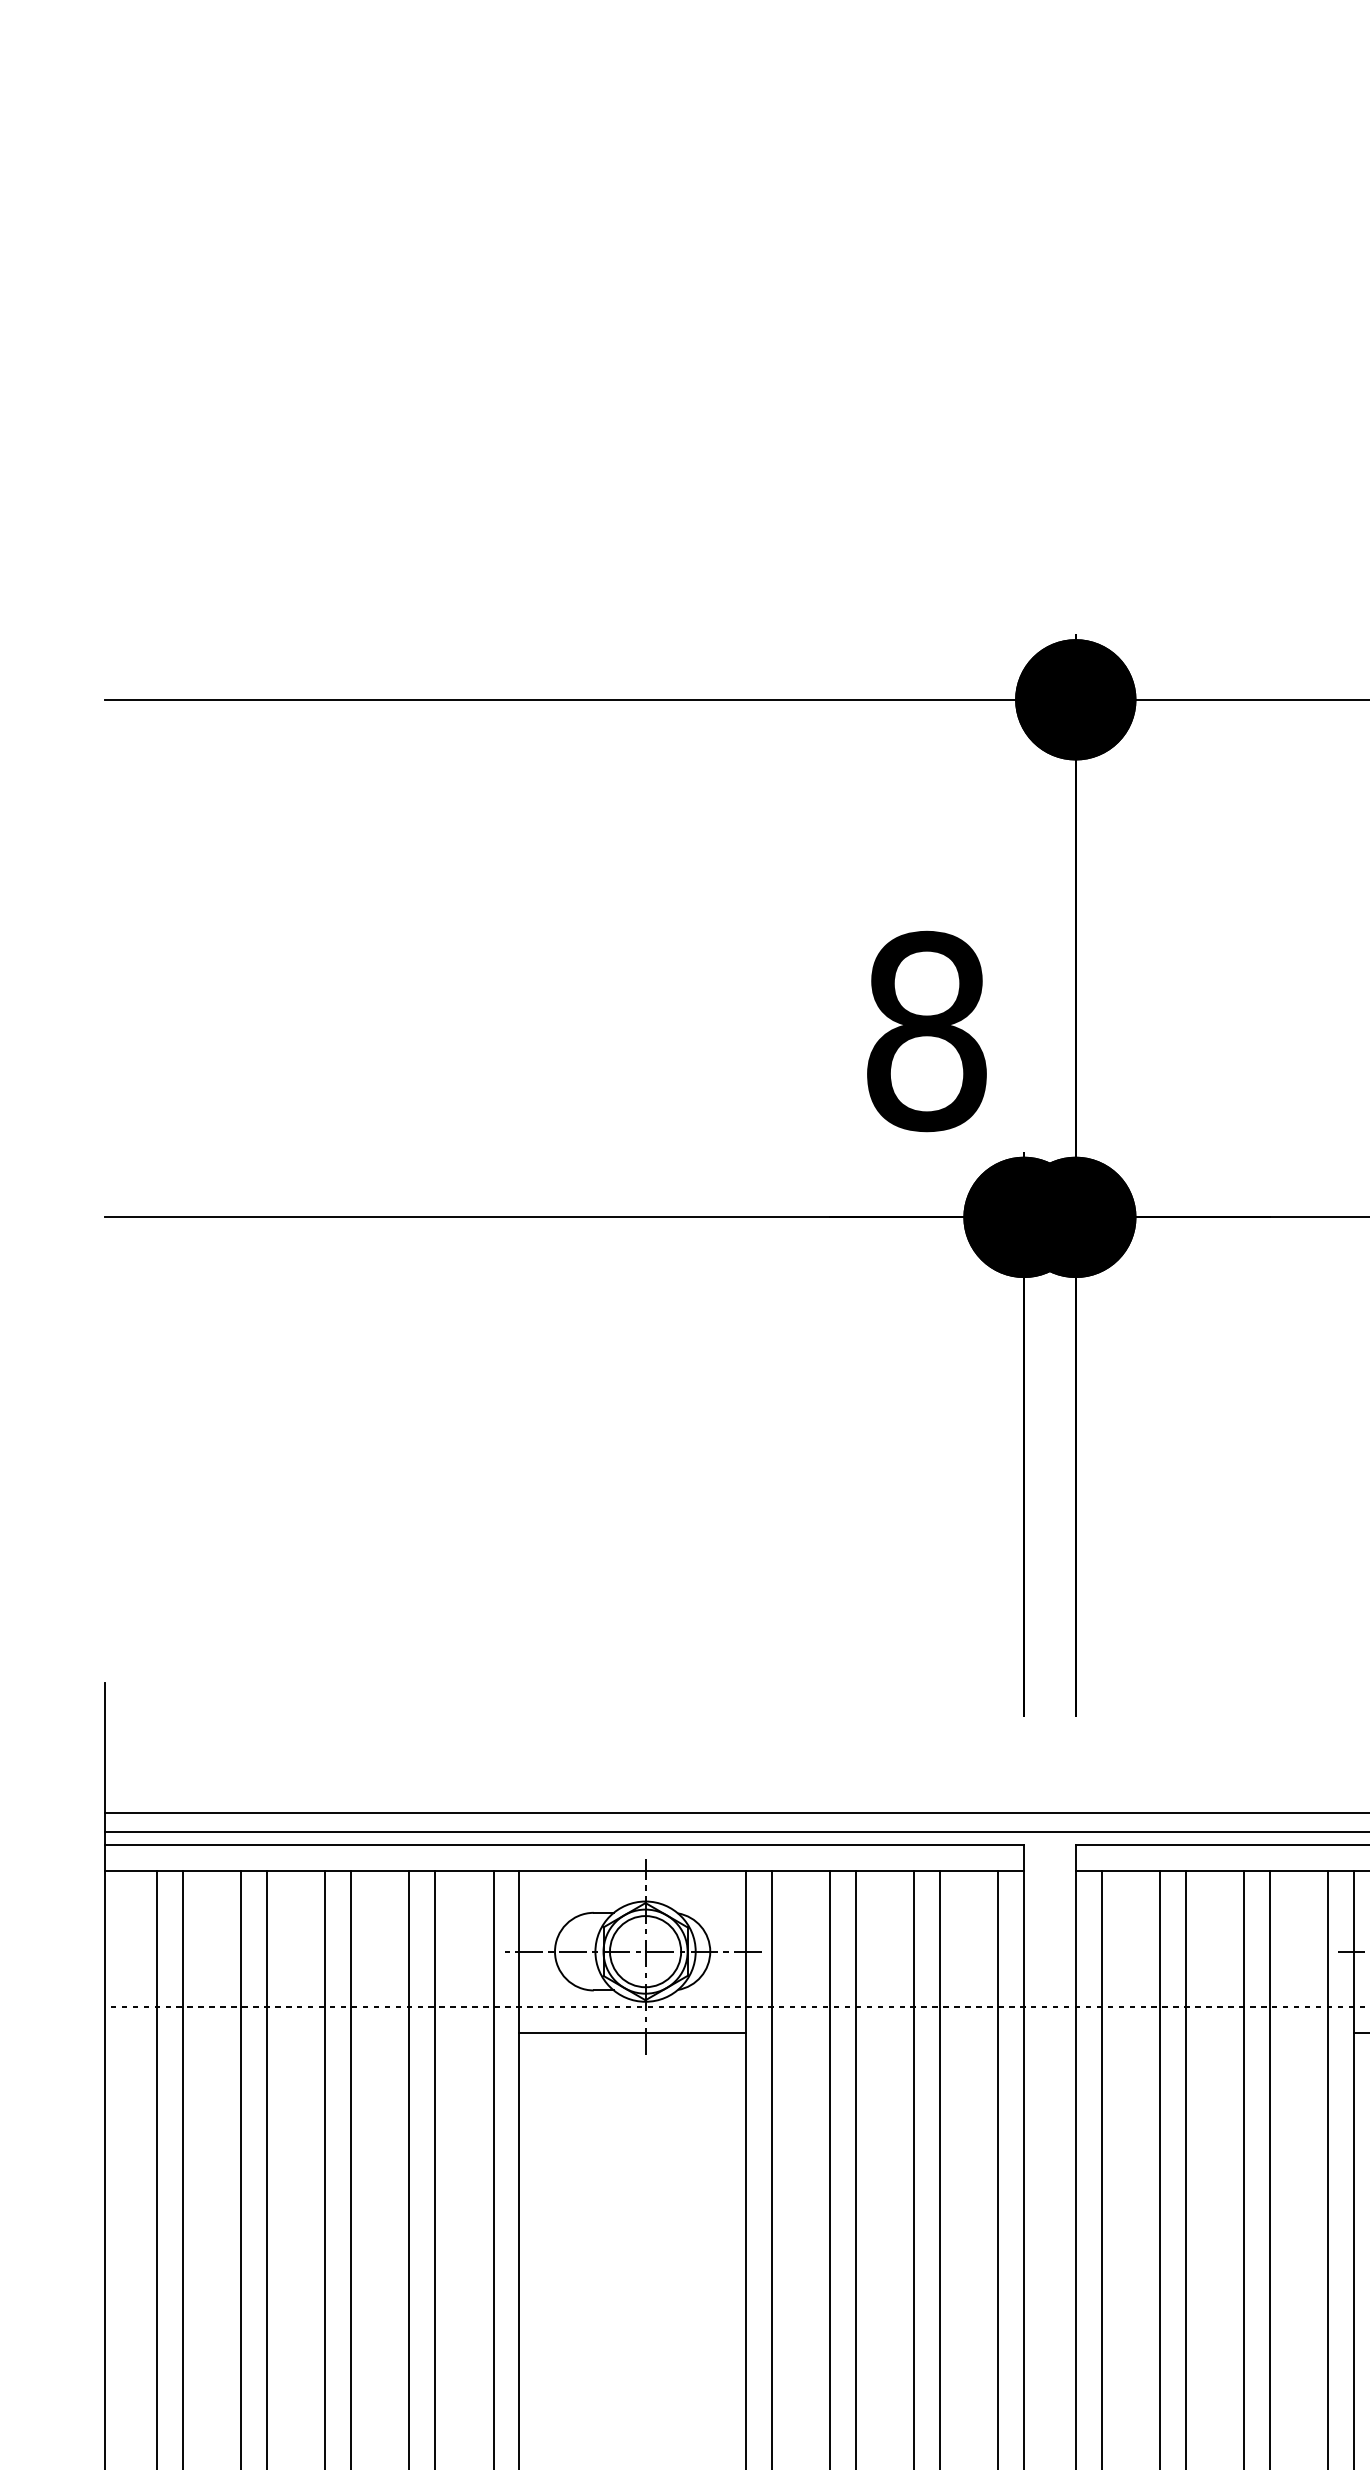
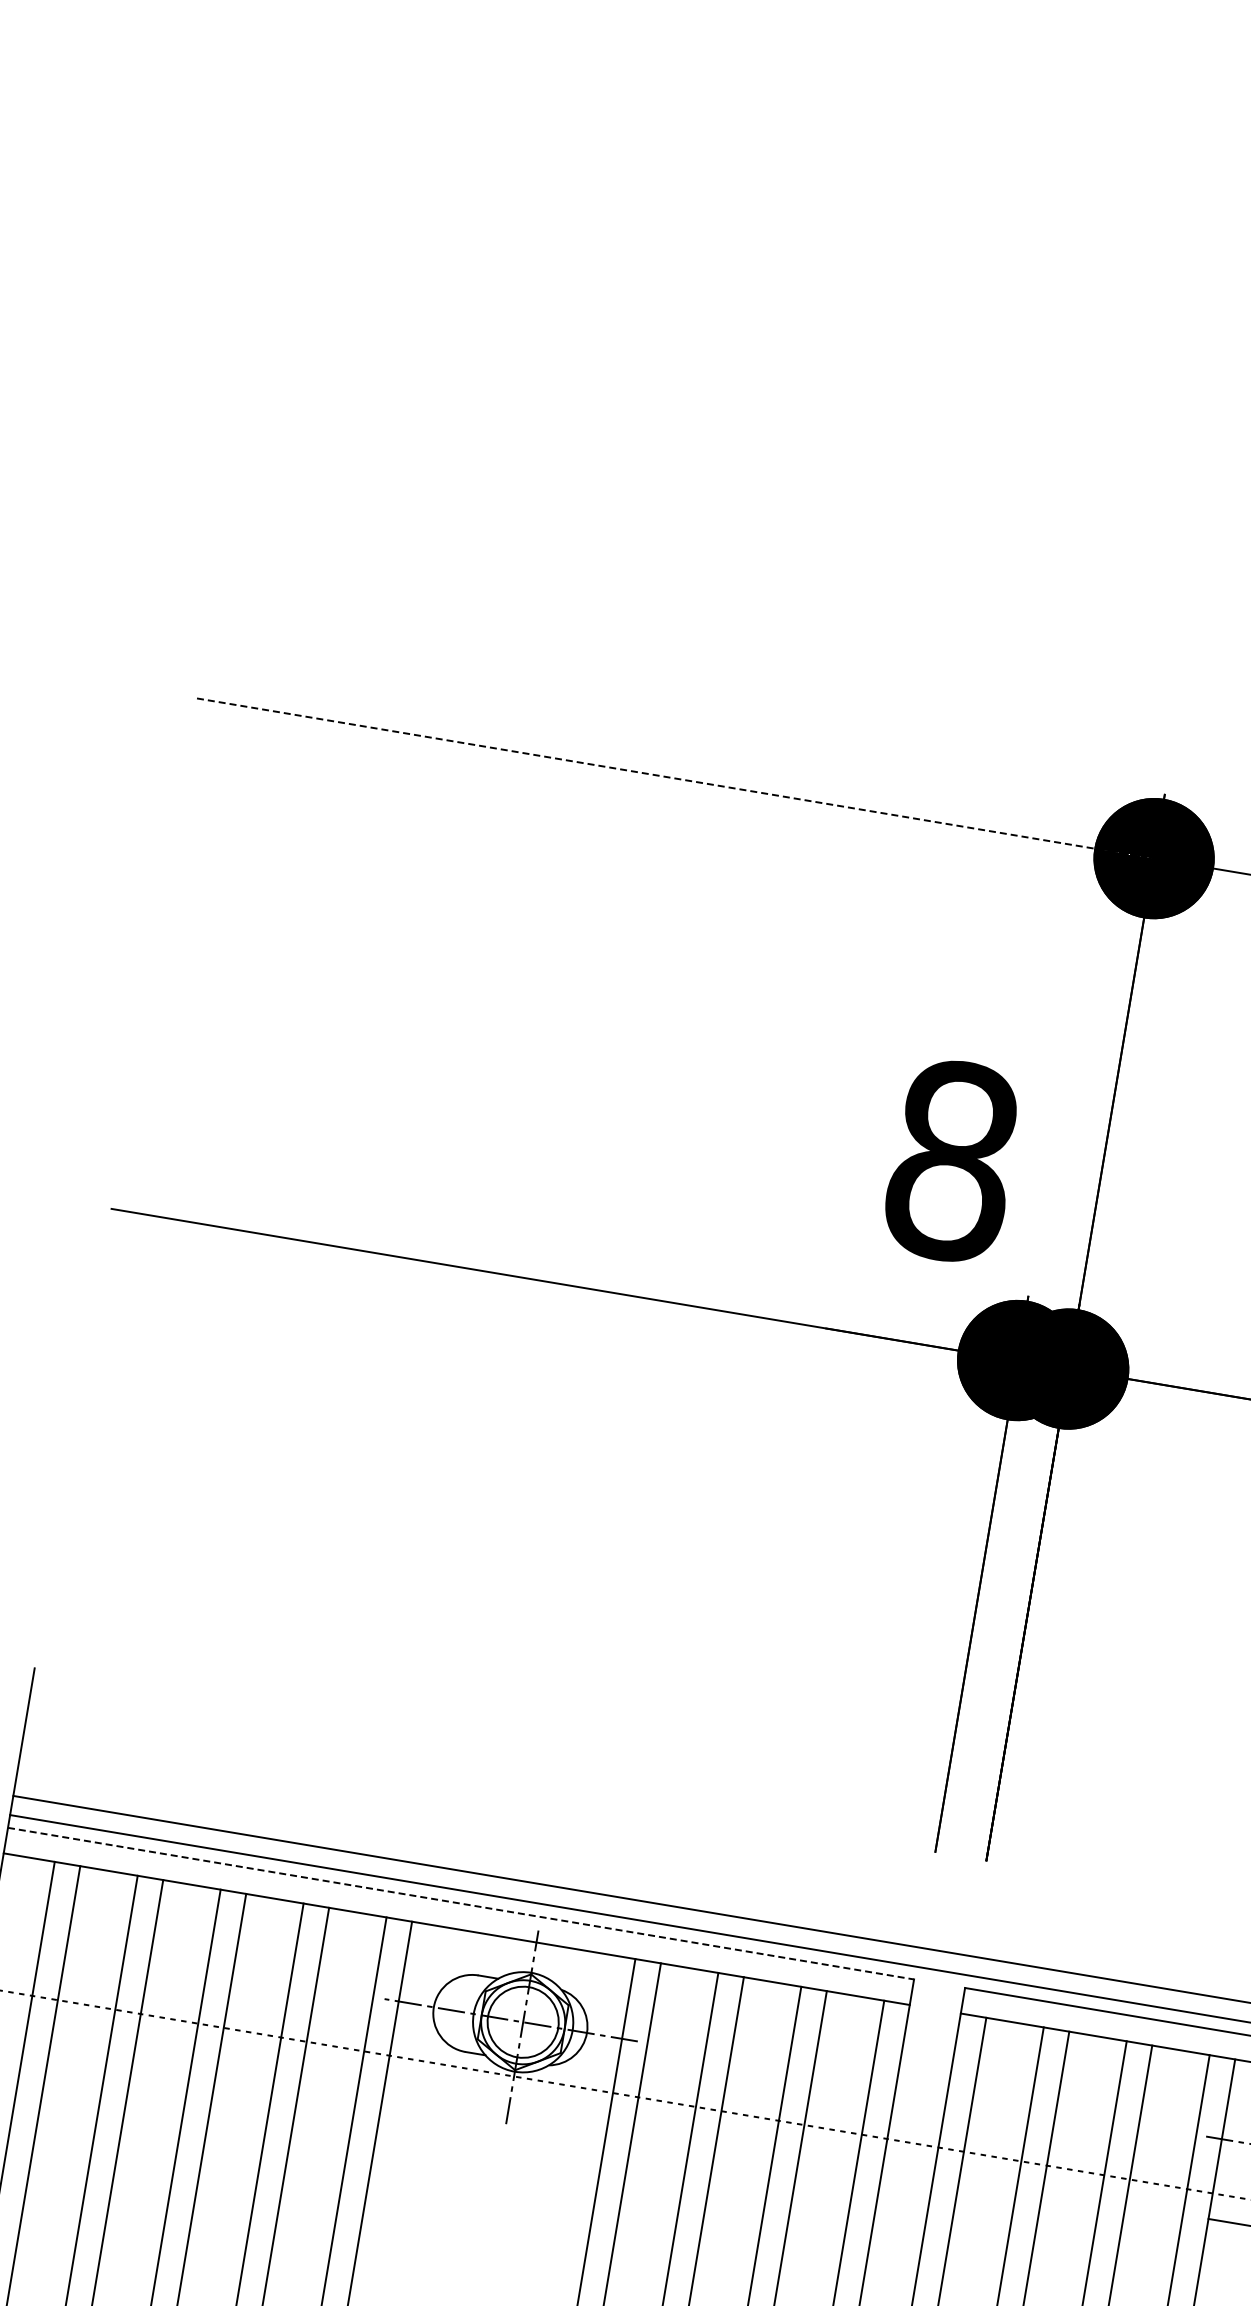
line: (591, 699) -> (676, 778), solid -> dashed
line: (565, 1844) -> (461, 1903), solid -> dashed
line: (632, 2032) -> (496, 2099), removed

